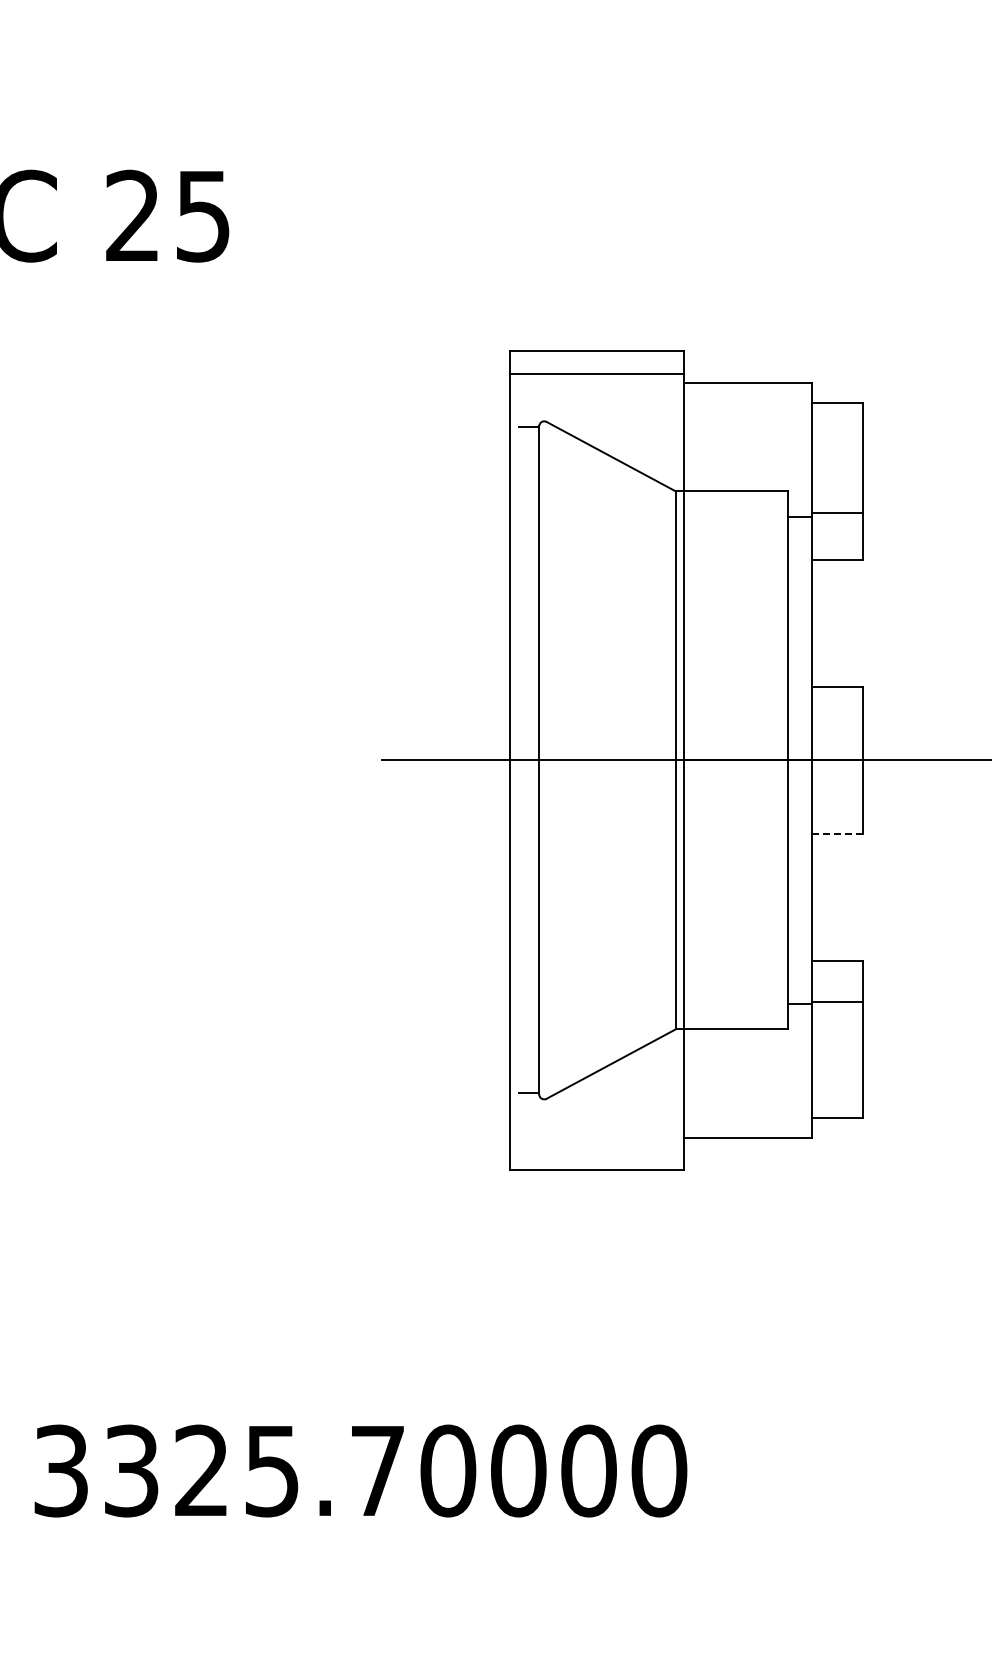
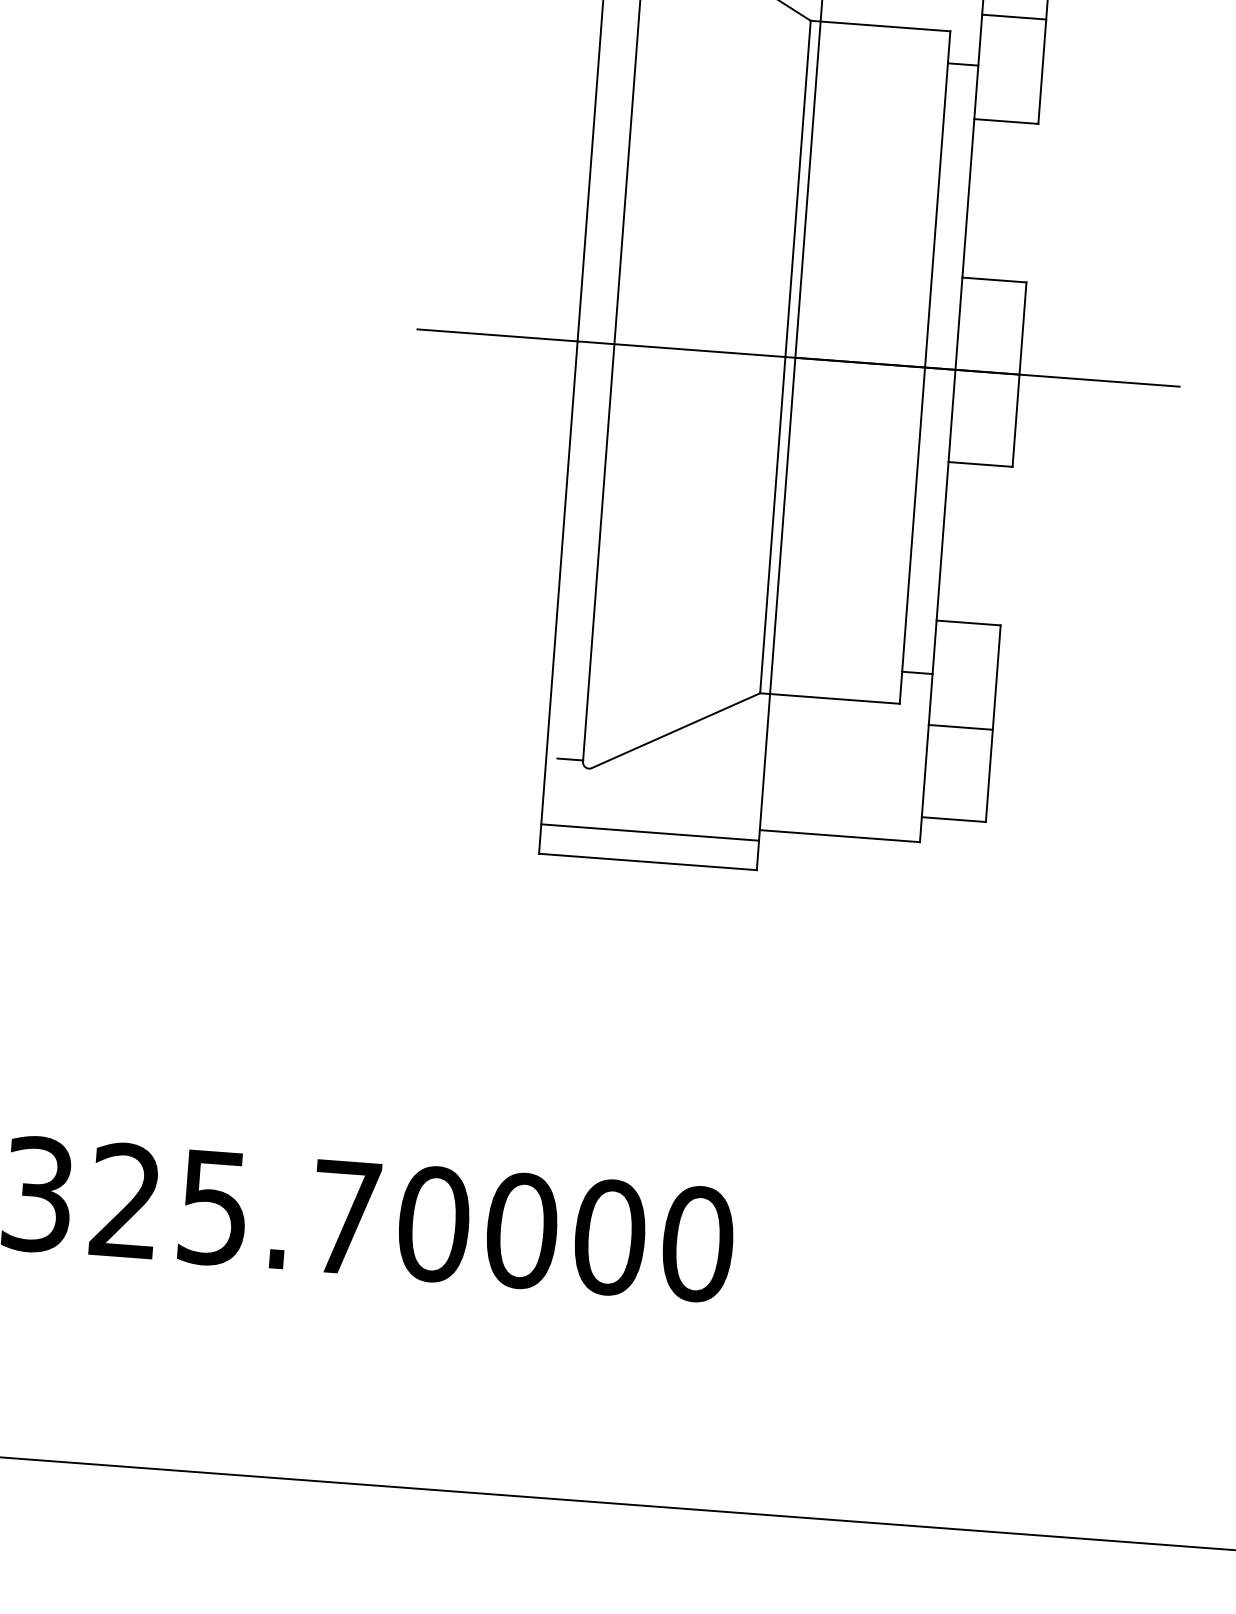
line: (837, 513) -> (1014, 17), moved
line: (837, 834) -> (980, 464), dashed -> solid
line: (837, 1002) -> (960, 727), moved
line: (596, 1146) -> (649, 832), added

